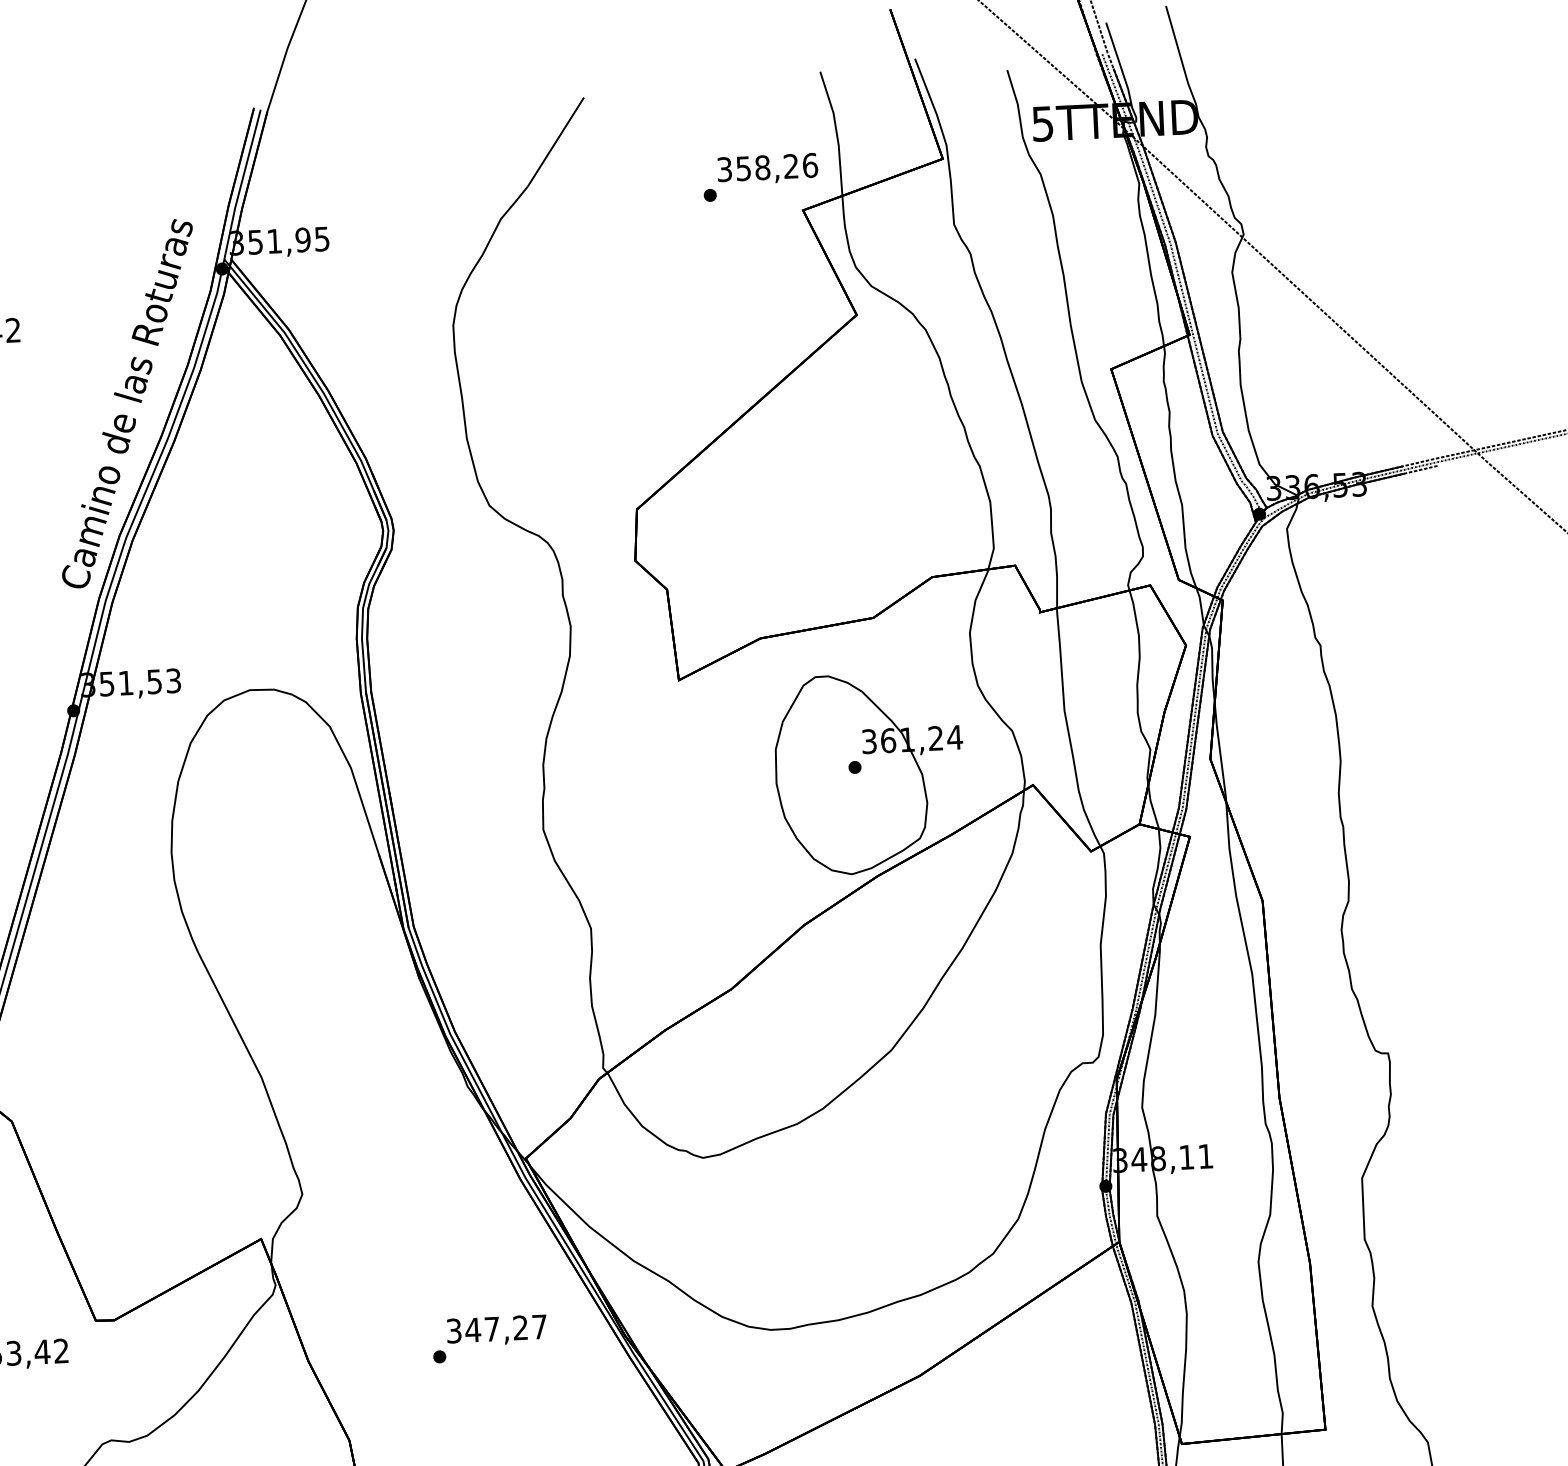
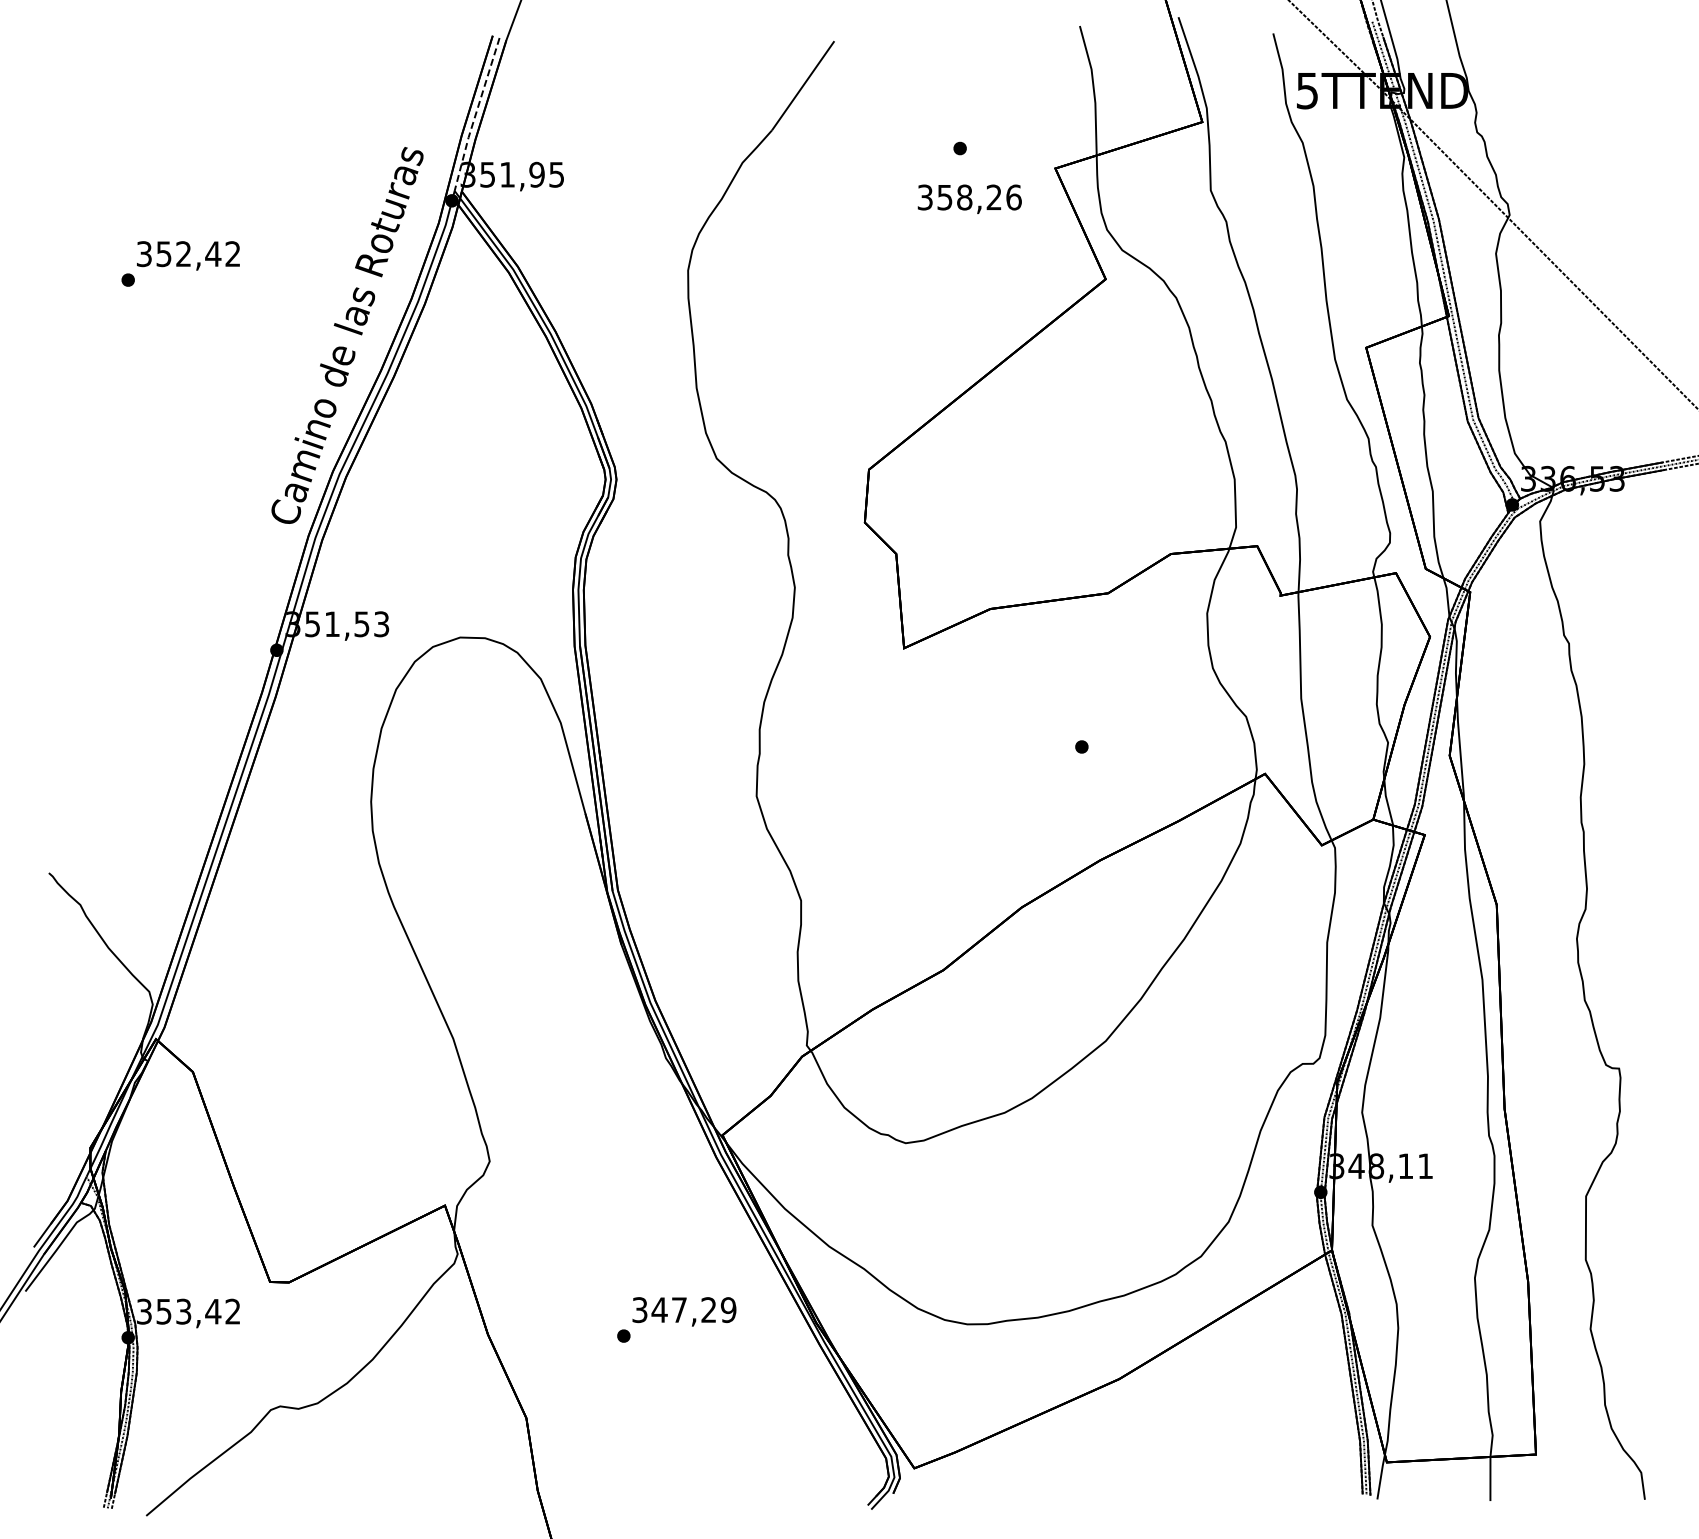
text: (767, 168) -> (969, 198), moved
line: (240, 184) -> (475, 114), solid -> dashed
part: (869, 774) -> (1096, 754), removed
text: (539, 1327) -> (728, 1310), 347,27 -> 347,29

